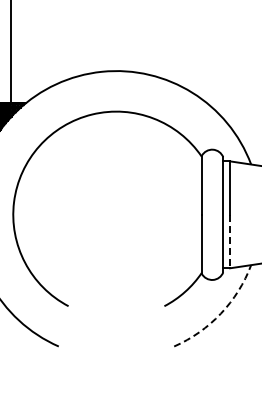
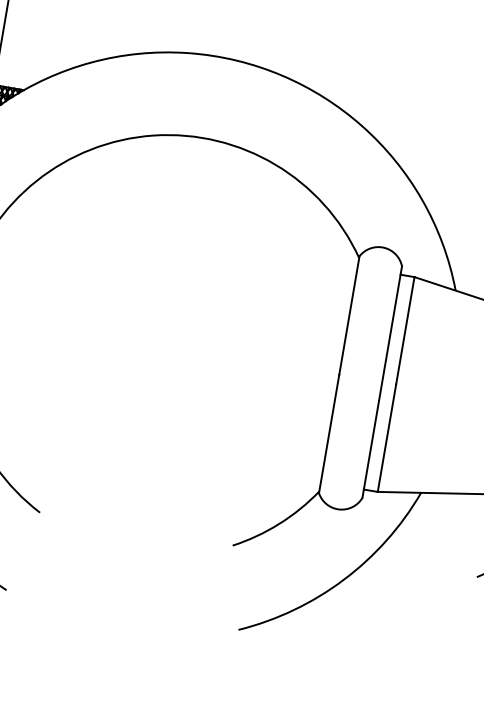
line: (230, 241) -> (387, 438), dashed -> solid
arc: (220, 313) -> (342, 579), dashed -> solid

